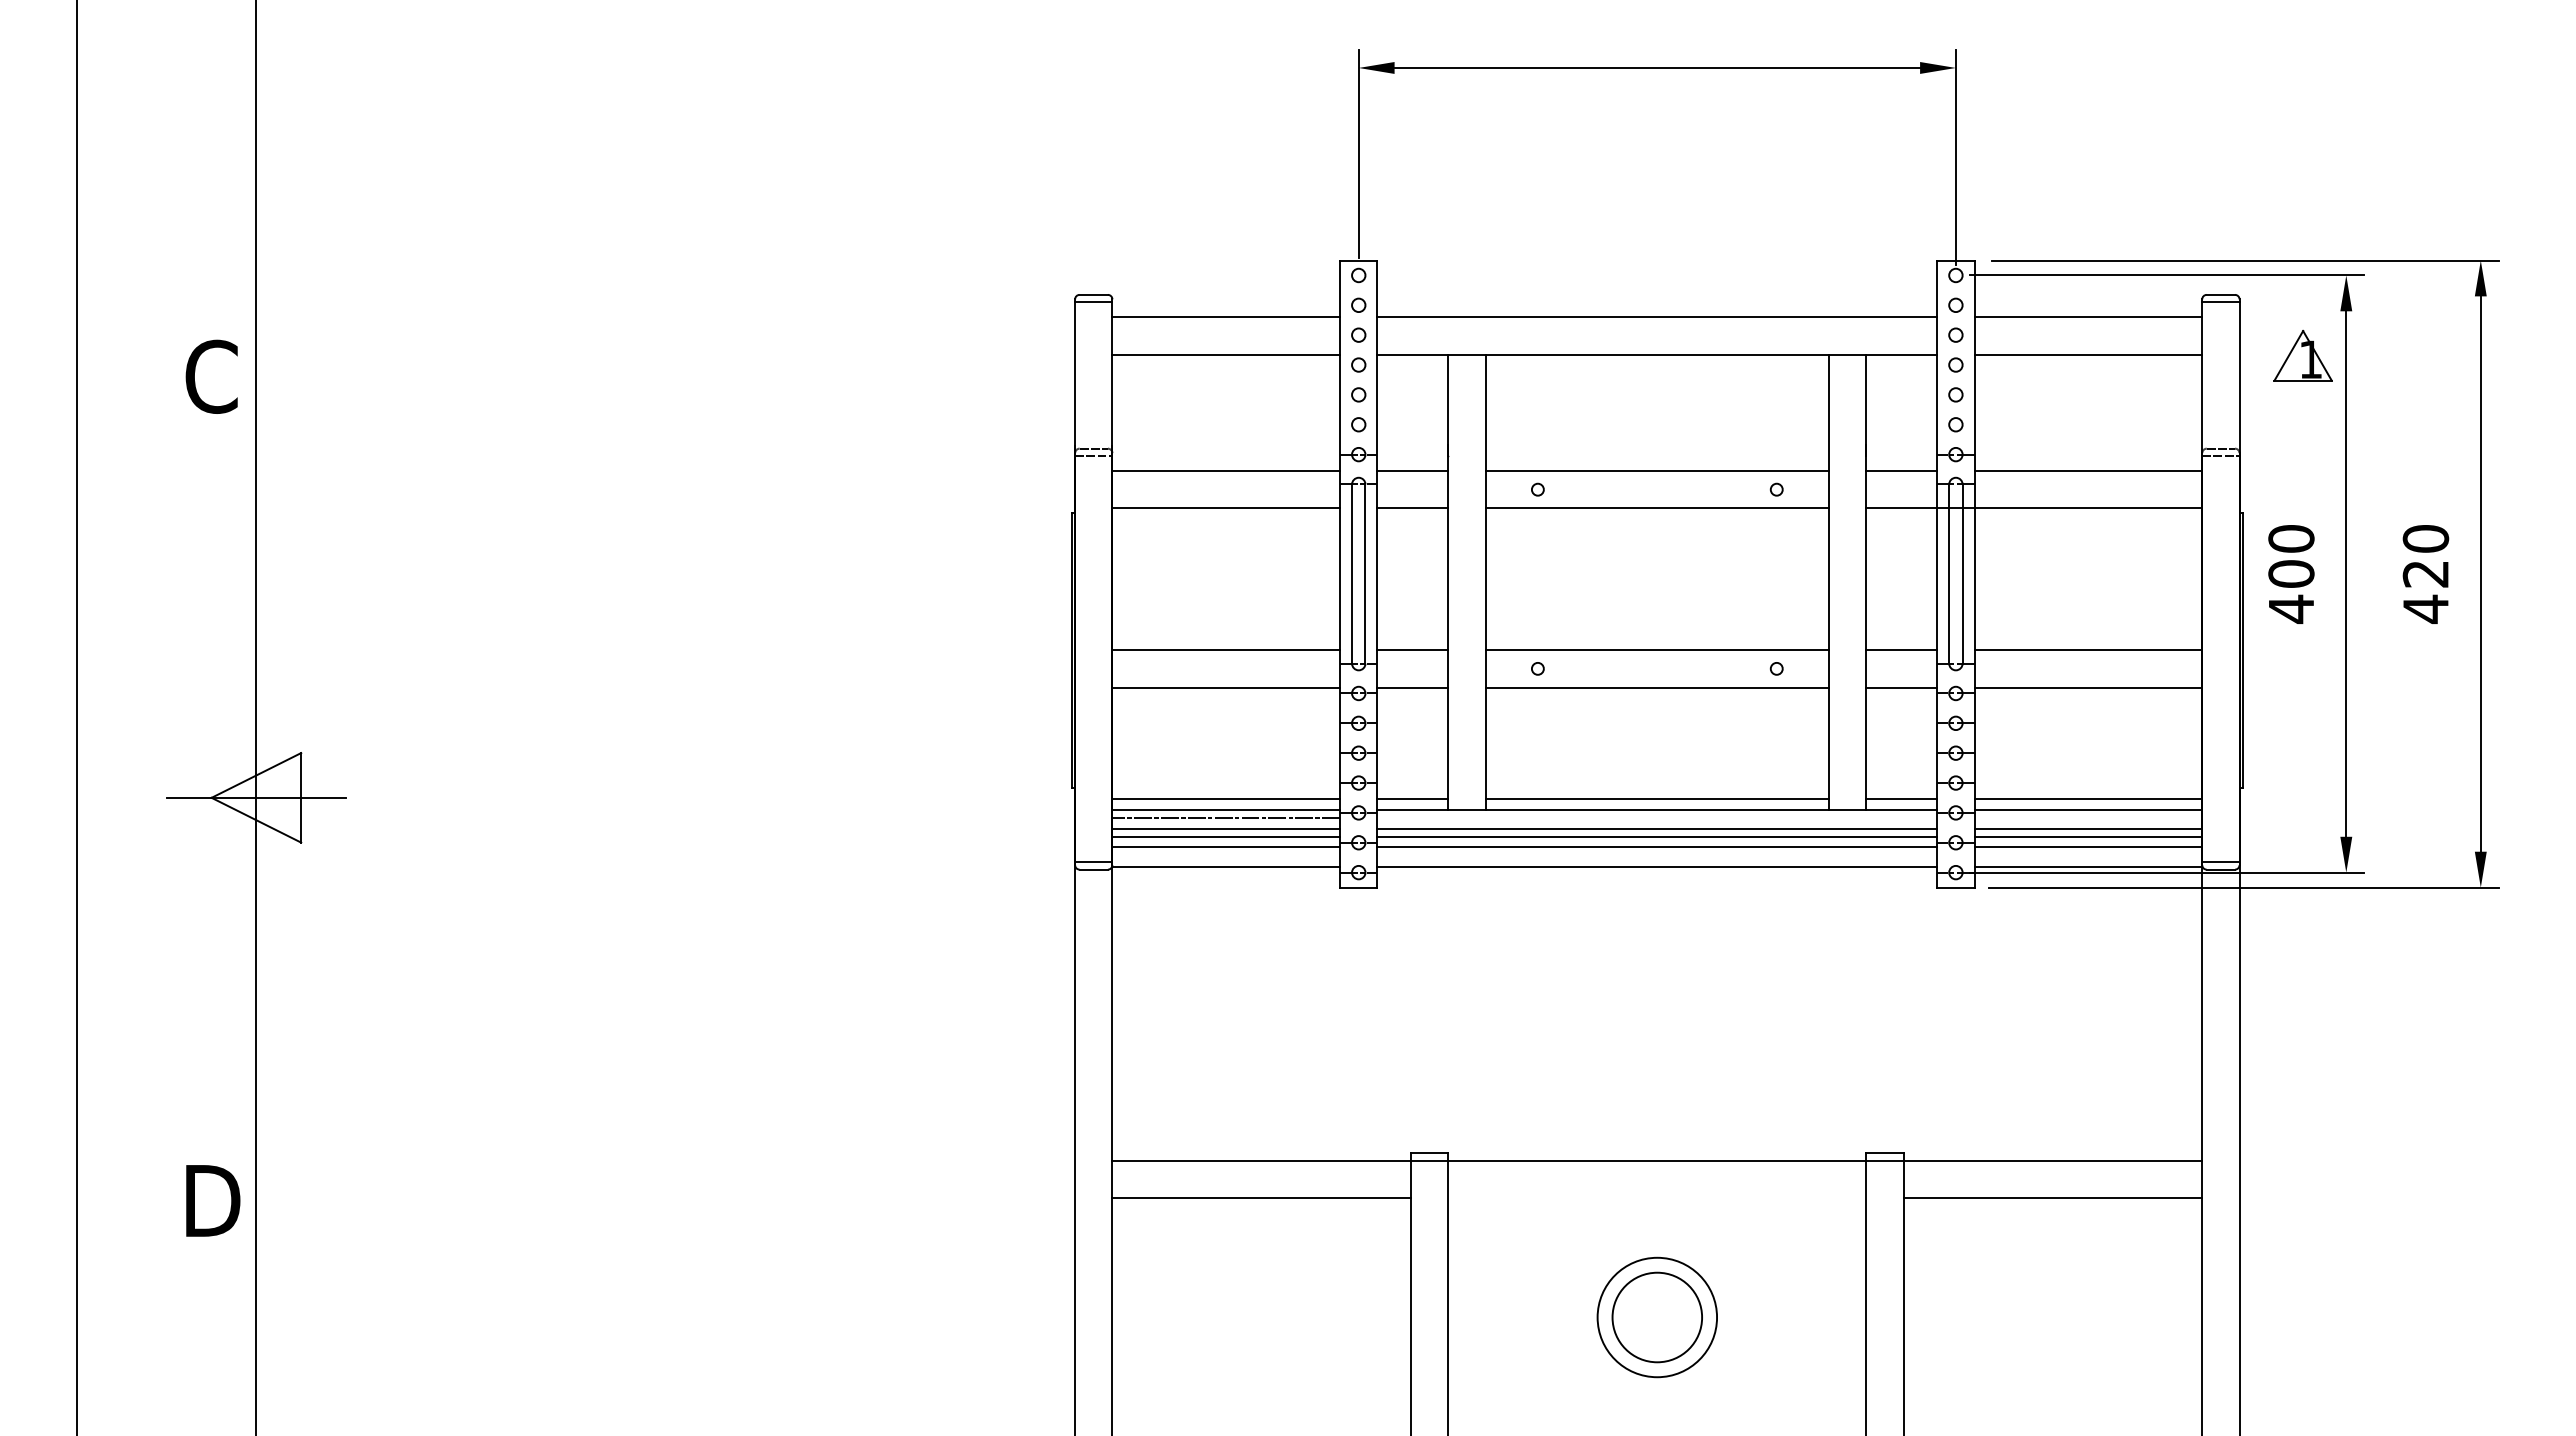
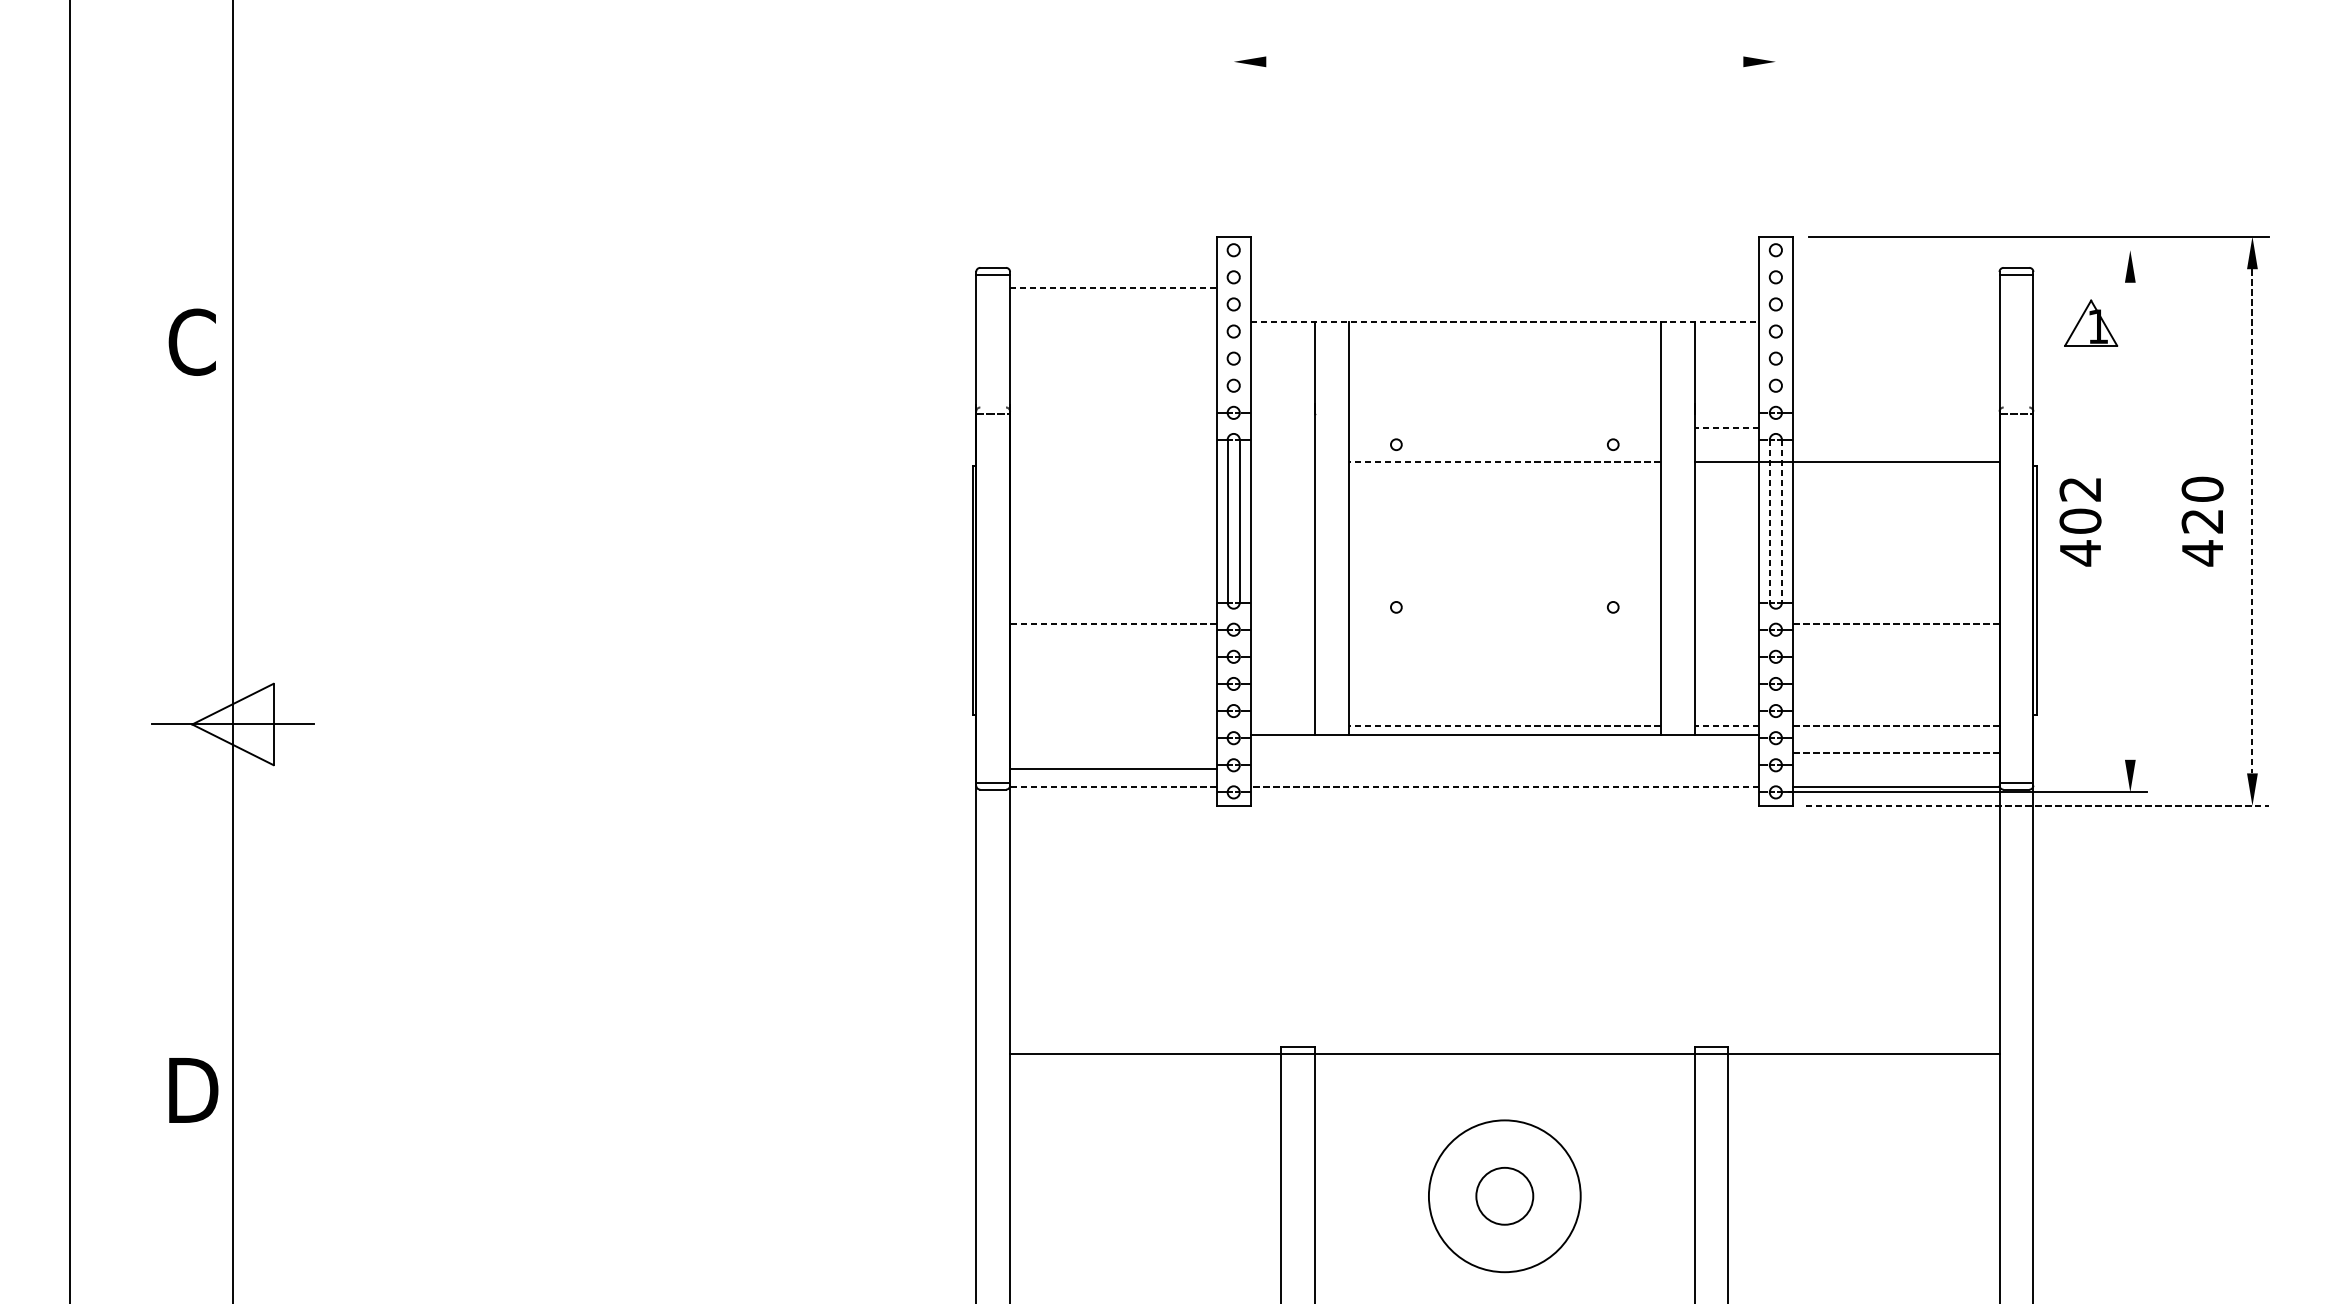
line: (1657, 67) -> (1504, 61), removed
line: (1358, 153) -> (1233, 139), removed
line: (1955, 157) -> (1775, 143), removed
line: (2167, 275) -> (1967, 250), removed
line: (1226, 317) -> (1113, 288), solid -> dashed
line: (1657, 317) -> (1504, 288), removed
line: (2088, 317) -> (1896, 288), removed
line: (1226, 354) -> (1113, 321), removed
line: (1657, 354) -> (1504, 321), solid -> dashed
line: (2088, 354) -> (1896, 321), removed
line: (1093, 448) -> (992, 407), removed
line: (2220, 448) -> (2016, 407), removed
line: (1226, 471) -> (1113, 428), removed
line: (1412, 471) -> (1282, 428), removed
line: (1657, 471) -> (1504, 428), removed
line: (1901, 471) -> (1726, 428), solid -> dashed
line: (2088, 471) -> (1896, 428), removed
line: (1226, 508) -> (1113, 461), removed
line: (1412, 508) -> (1282, 461), removed
line: (1657, 508) -> (1504, 461), solid -> dashed
text: (2291, 538) -> (2080, 489), 400 -> 402
line: (2346, 573) -> (2130, 520), removed
line: (1949, 574) -> (1770, 521), solid -> dashed
line: (1962, 574) -> (1781, 521), solid -> dashed
line: (2480, 574) -> (2252, 521), solid -> dashed
line: (1226, 650) -> (1113, 590), removed
line: (1412, 650) -> (1282, 590), removed
line: (1657, 650) -> (1504, 590), removed
line: (1901, 650) -> (1726, 590), removed
line: (2088, 650) -> (1896, 590), removed
line: (1226, 687) -> (1113, 624), solid -> dashed
line: (1412, 687) -> (1282, 624), removed
line: (1657, 687) -> (1504, 624), removed
line: (1901, 687) -> (1726, 624), removed
line: (2088, 687) -> (1896, 624), solid -> dashed
line: (1226, 799) -> (1113, 725), removed
line: (1412, 799) -> (1282, 725), removed
line: (1657, 799) -> (1504, 725), solid -> dashed
line: (1901, 799) -> (1726, 725), solid -> dashed
line: (2088, 799) -> (1896, 725), solid -> dashed
line: (1226, 809) -> (1113, 735), removed
line: (2088, 809) -> (1896, 735), removed
line: (1226, 818) -> (1113, 743), removed
line: (1226, 829) -> (1113, 753), removed
line: (1657, 829) -> (1504, 753), removed
line: (2088, 829) -> (1896, 753), solid -> dashed
line: (1226, 836) -> (1113, 759), removed
line: (1657, 836) -> (1504, 759), removed
line: (2088, 836) -> (1896, 759), removed
line: (1657, 847) -> (1504, 769), removed
line: (2088, 847) -> (1896, 769), removed
line: (1226, 866) -> (1113, 786), solid -> dashed
line: (1657, 866) -> (1504, 786), solid -> dashed
line: (2243, 887) -> (2036, 805), solid -> dashed
line: (1261, 1198) -> (1145, 1088), removed
line: (2052, 1198) -> (1863, 1088), removed
circle: (1657, 1317) -> (1504, 1196), size x0.7
circle: (1657, 1317) -> (1504, 1196), size x1.4

